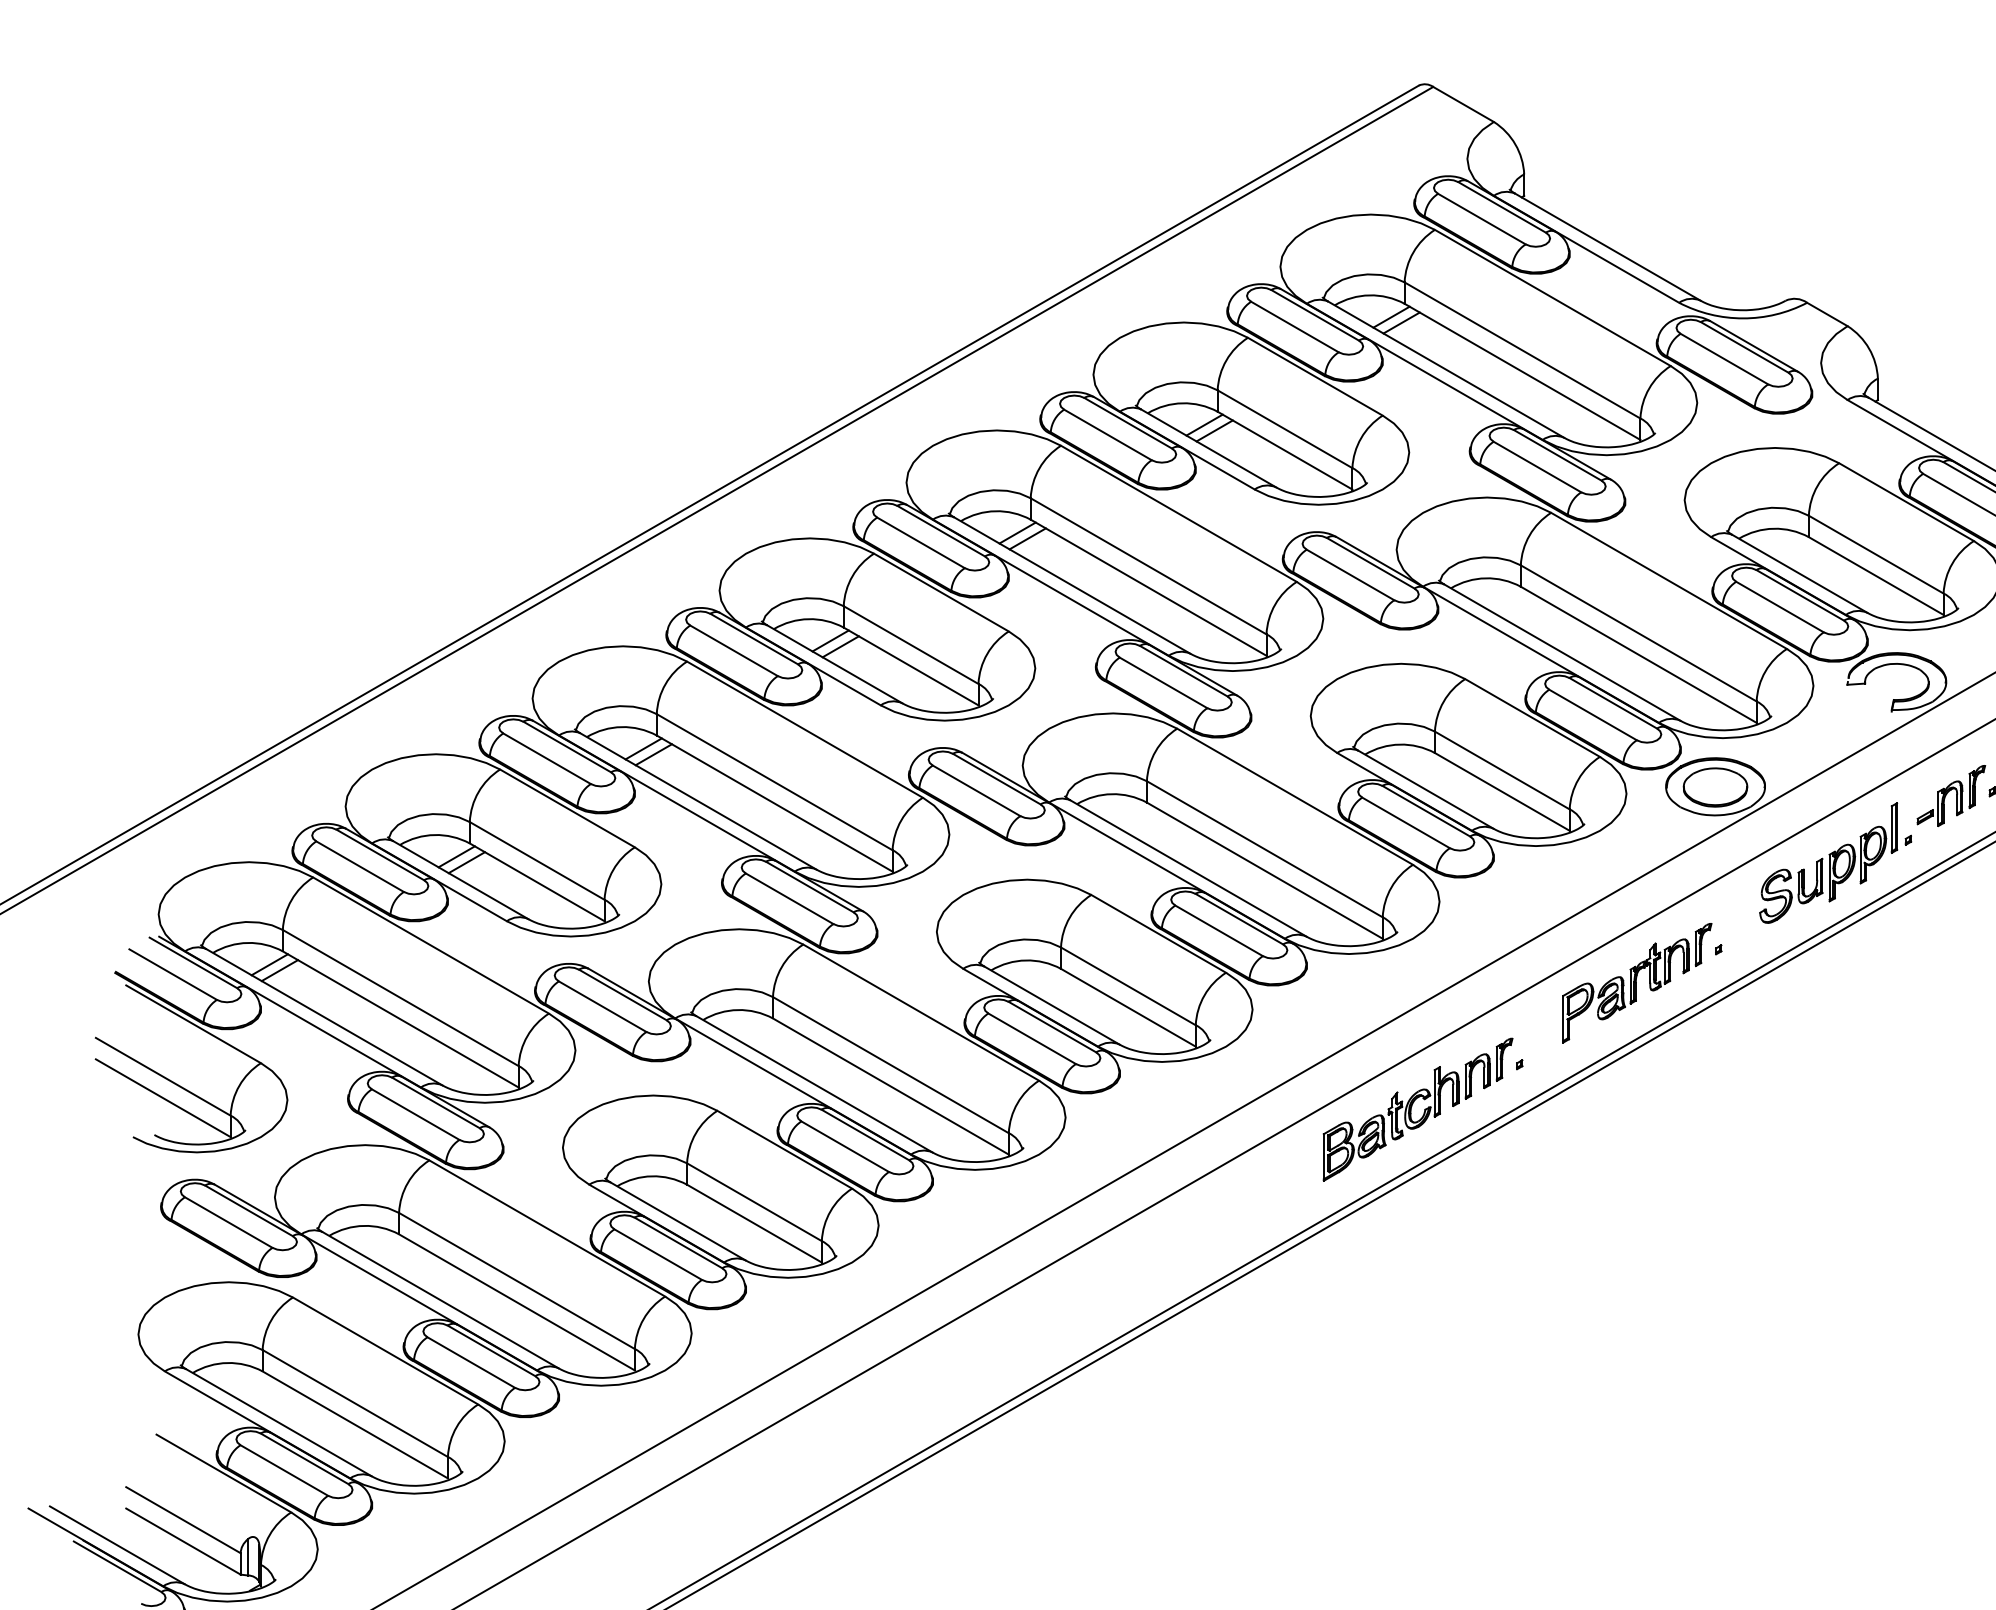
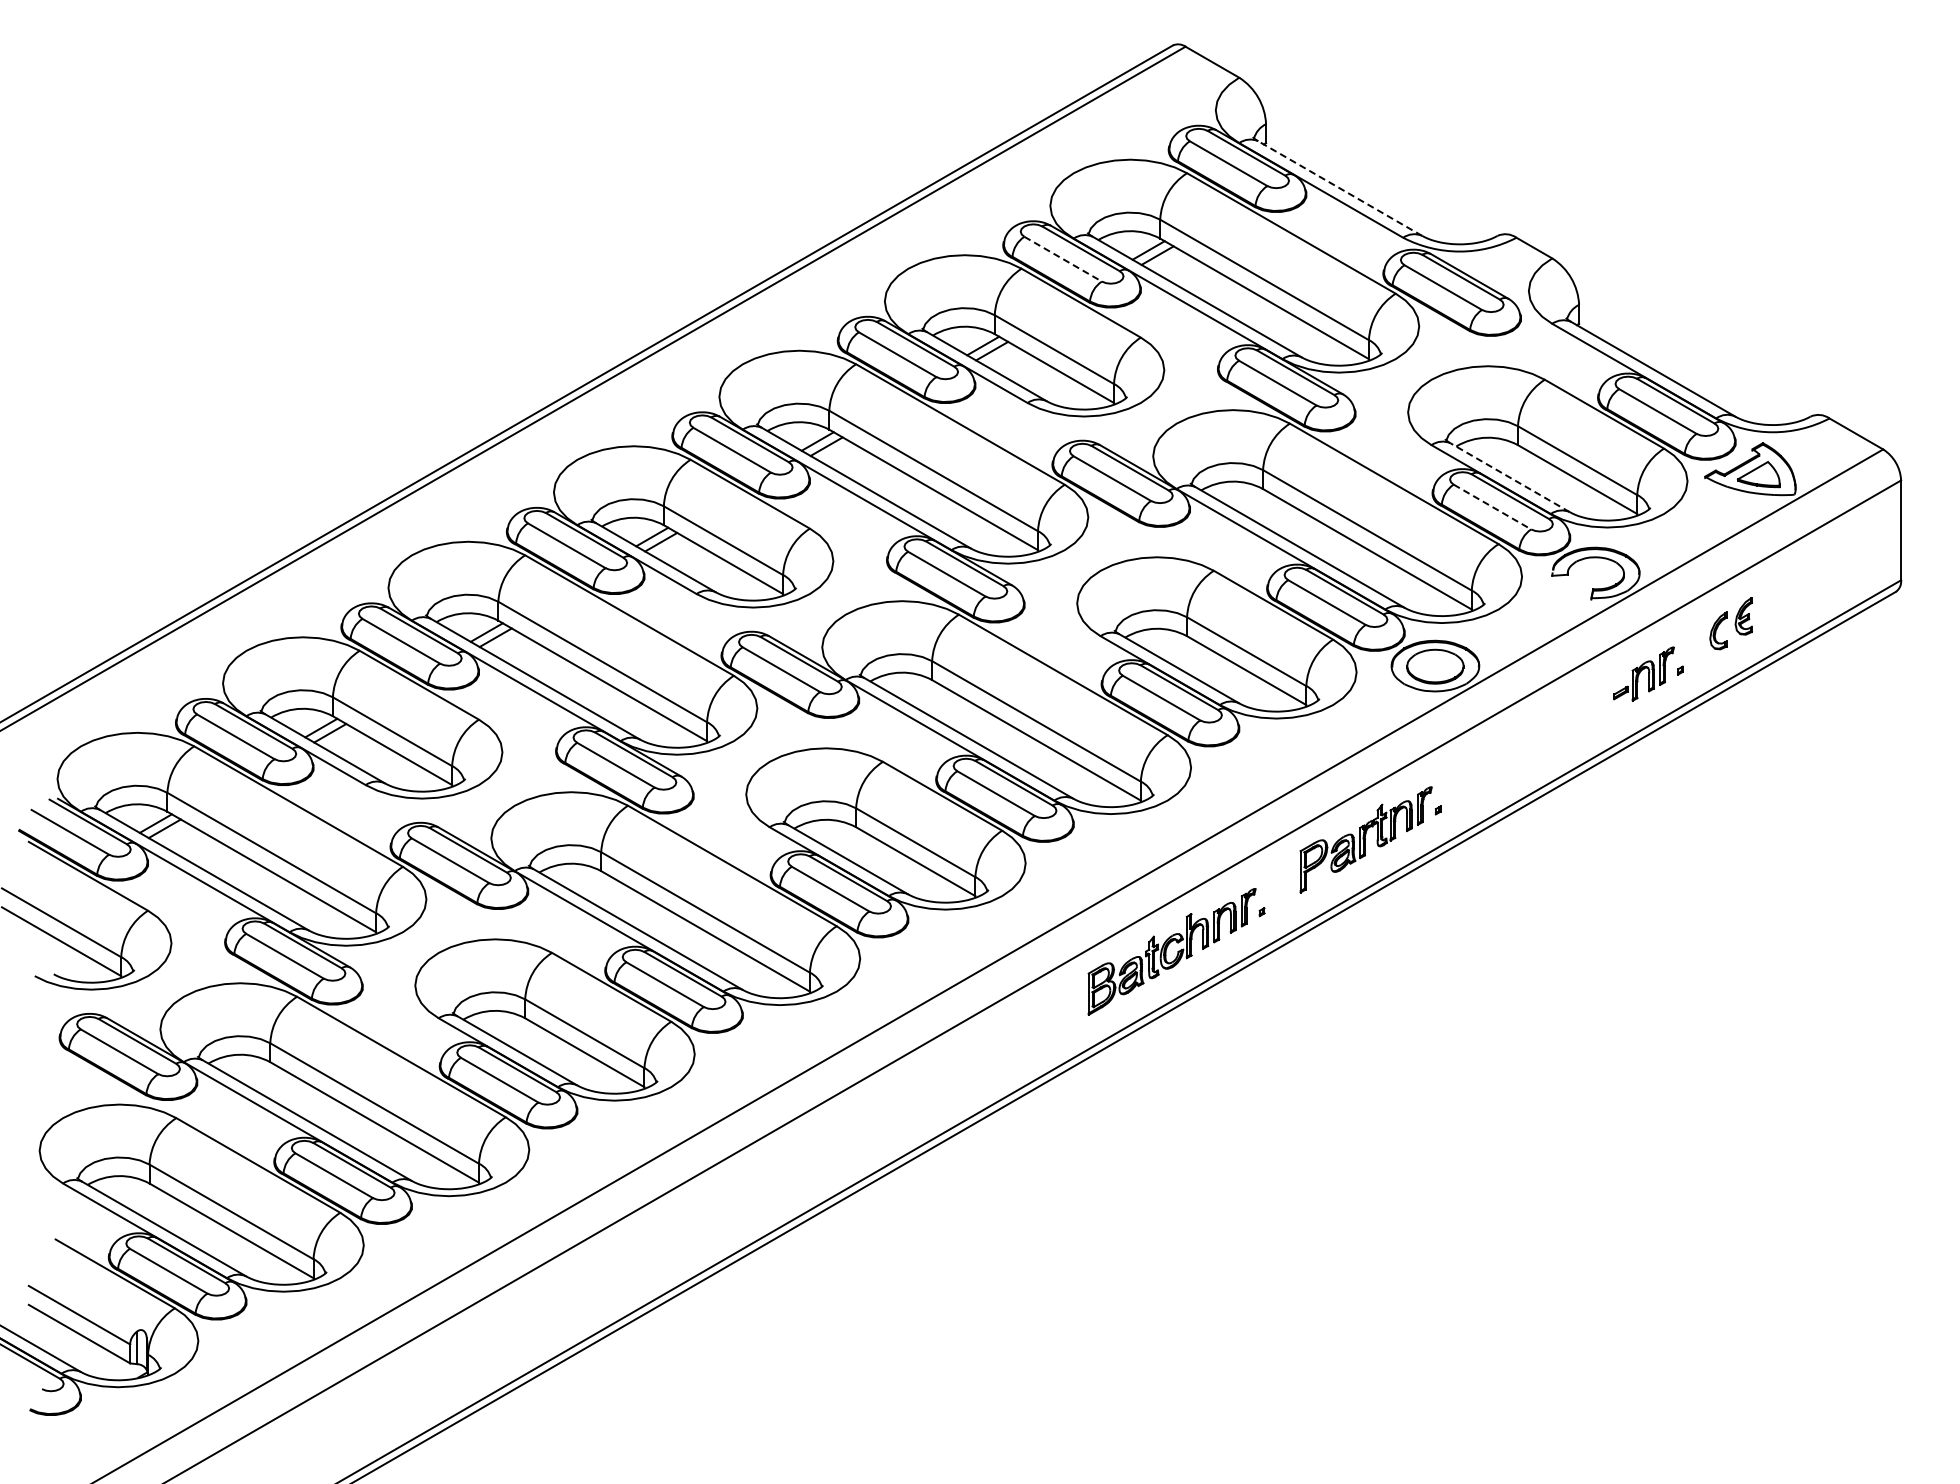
line: (1608, 247) -> (1340, 188), solid -> dashed
line: (1295, 327) -> (1063, 259), solid -> dashed
line: (1800, 573) -> (1510, 477), solid -> dashed
line: (1780, 607) -> (1492, 507), solid -> dashed
part: (1835, 862) -> (1541, 733), removed

